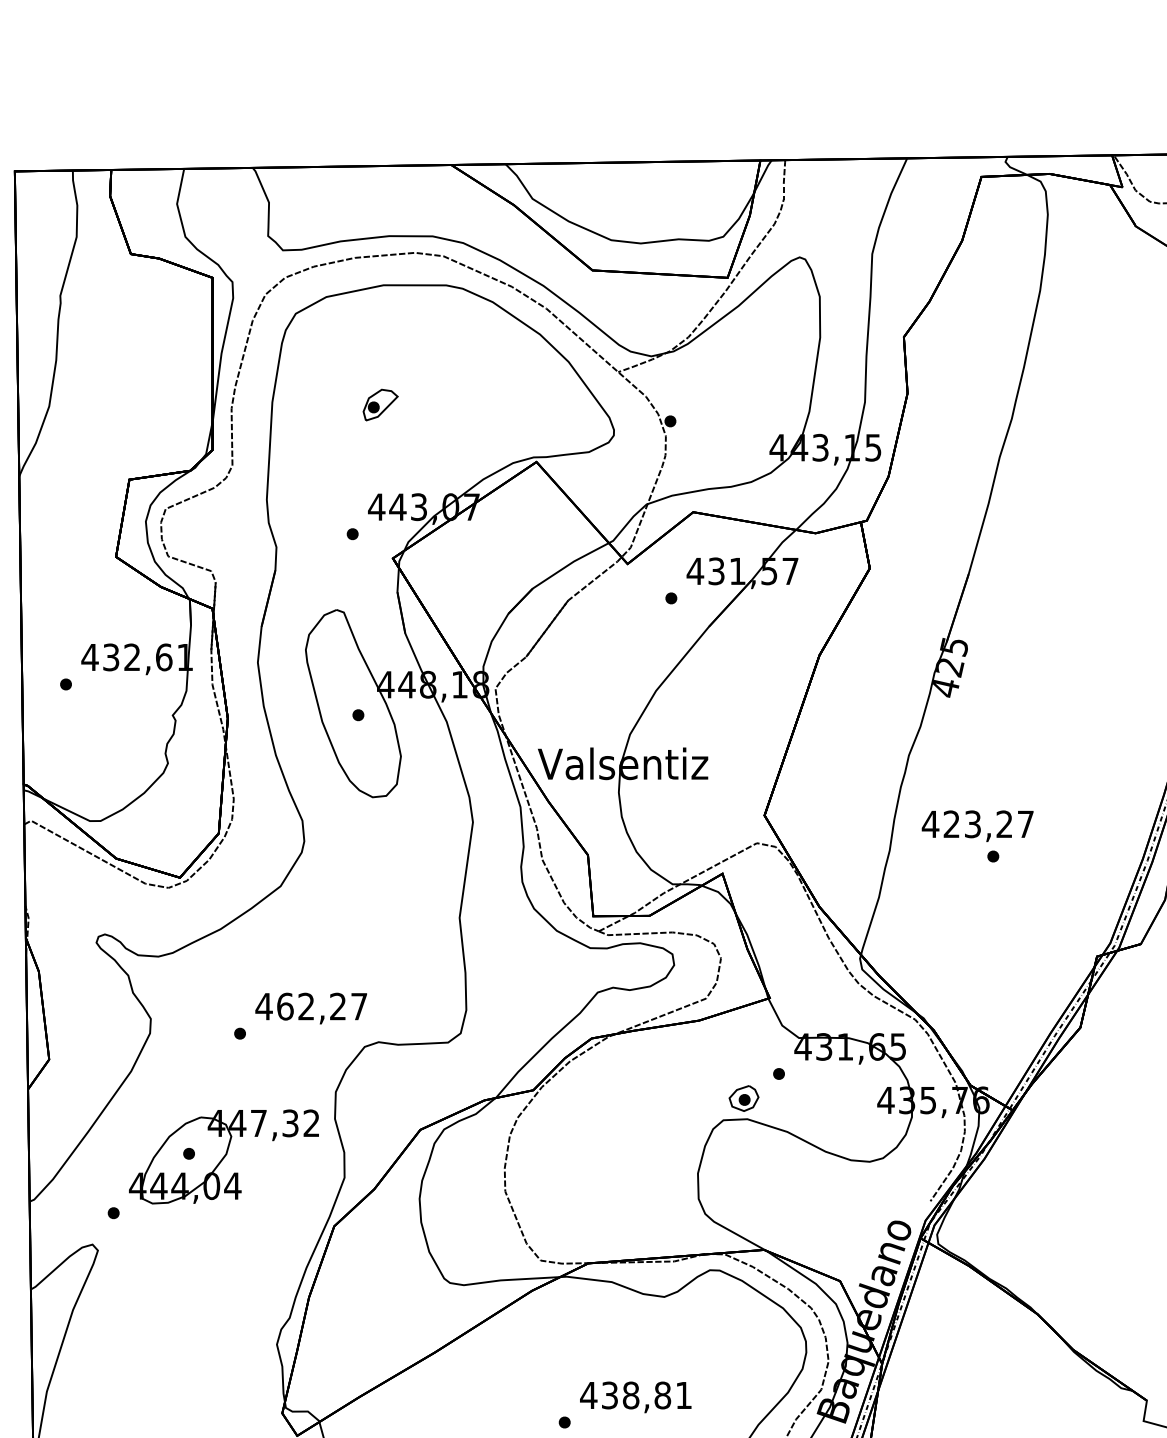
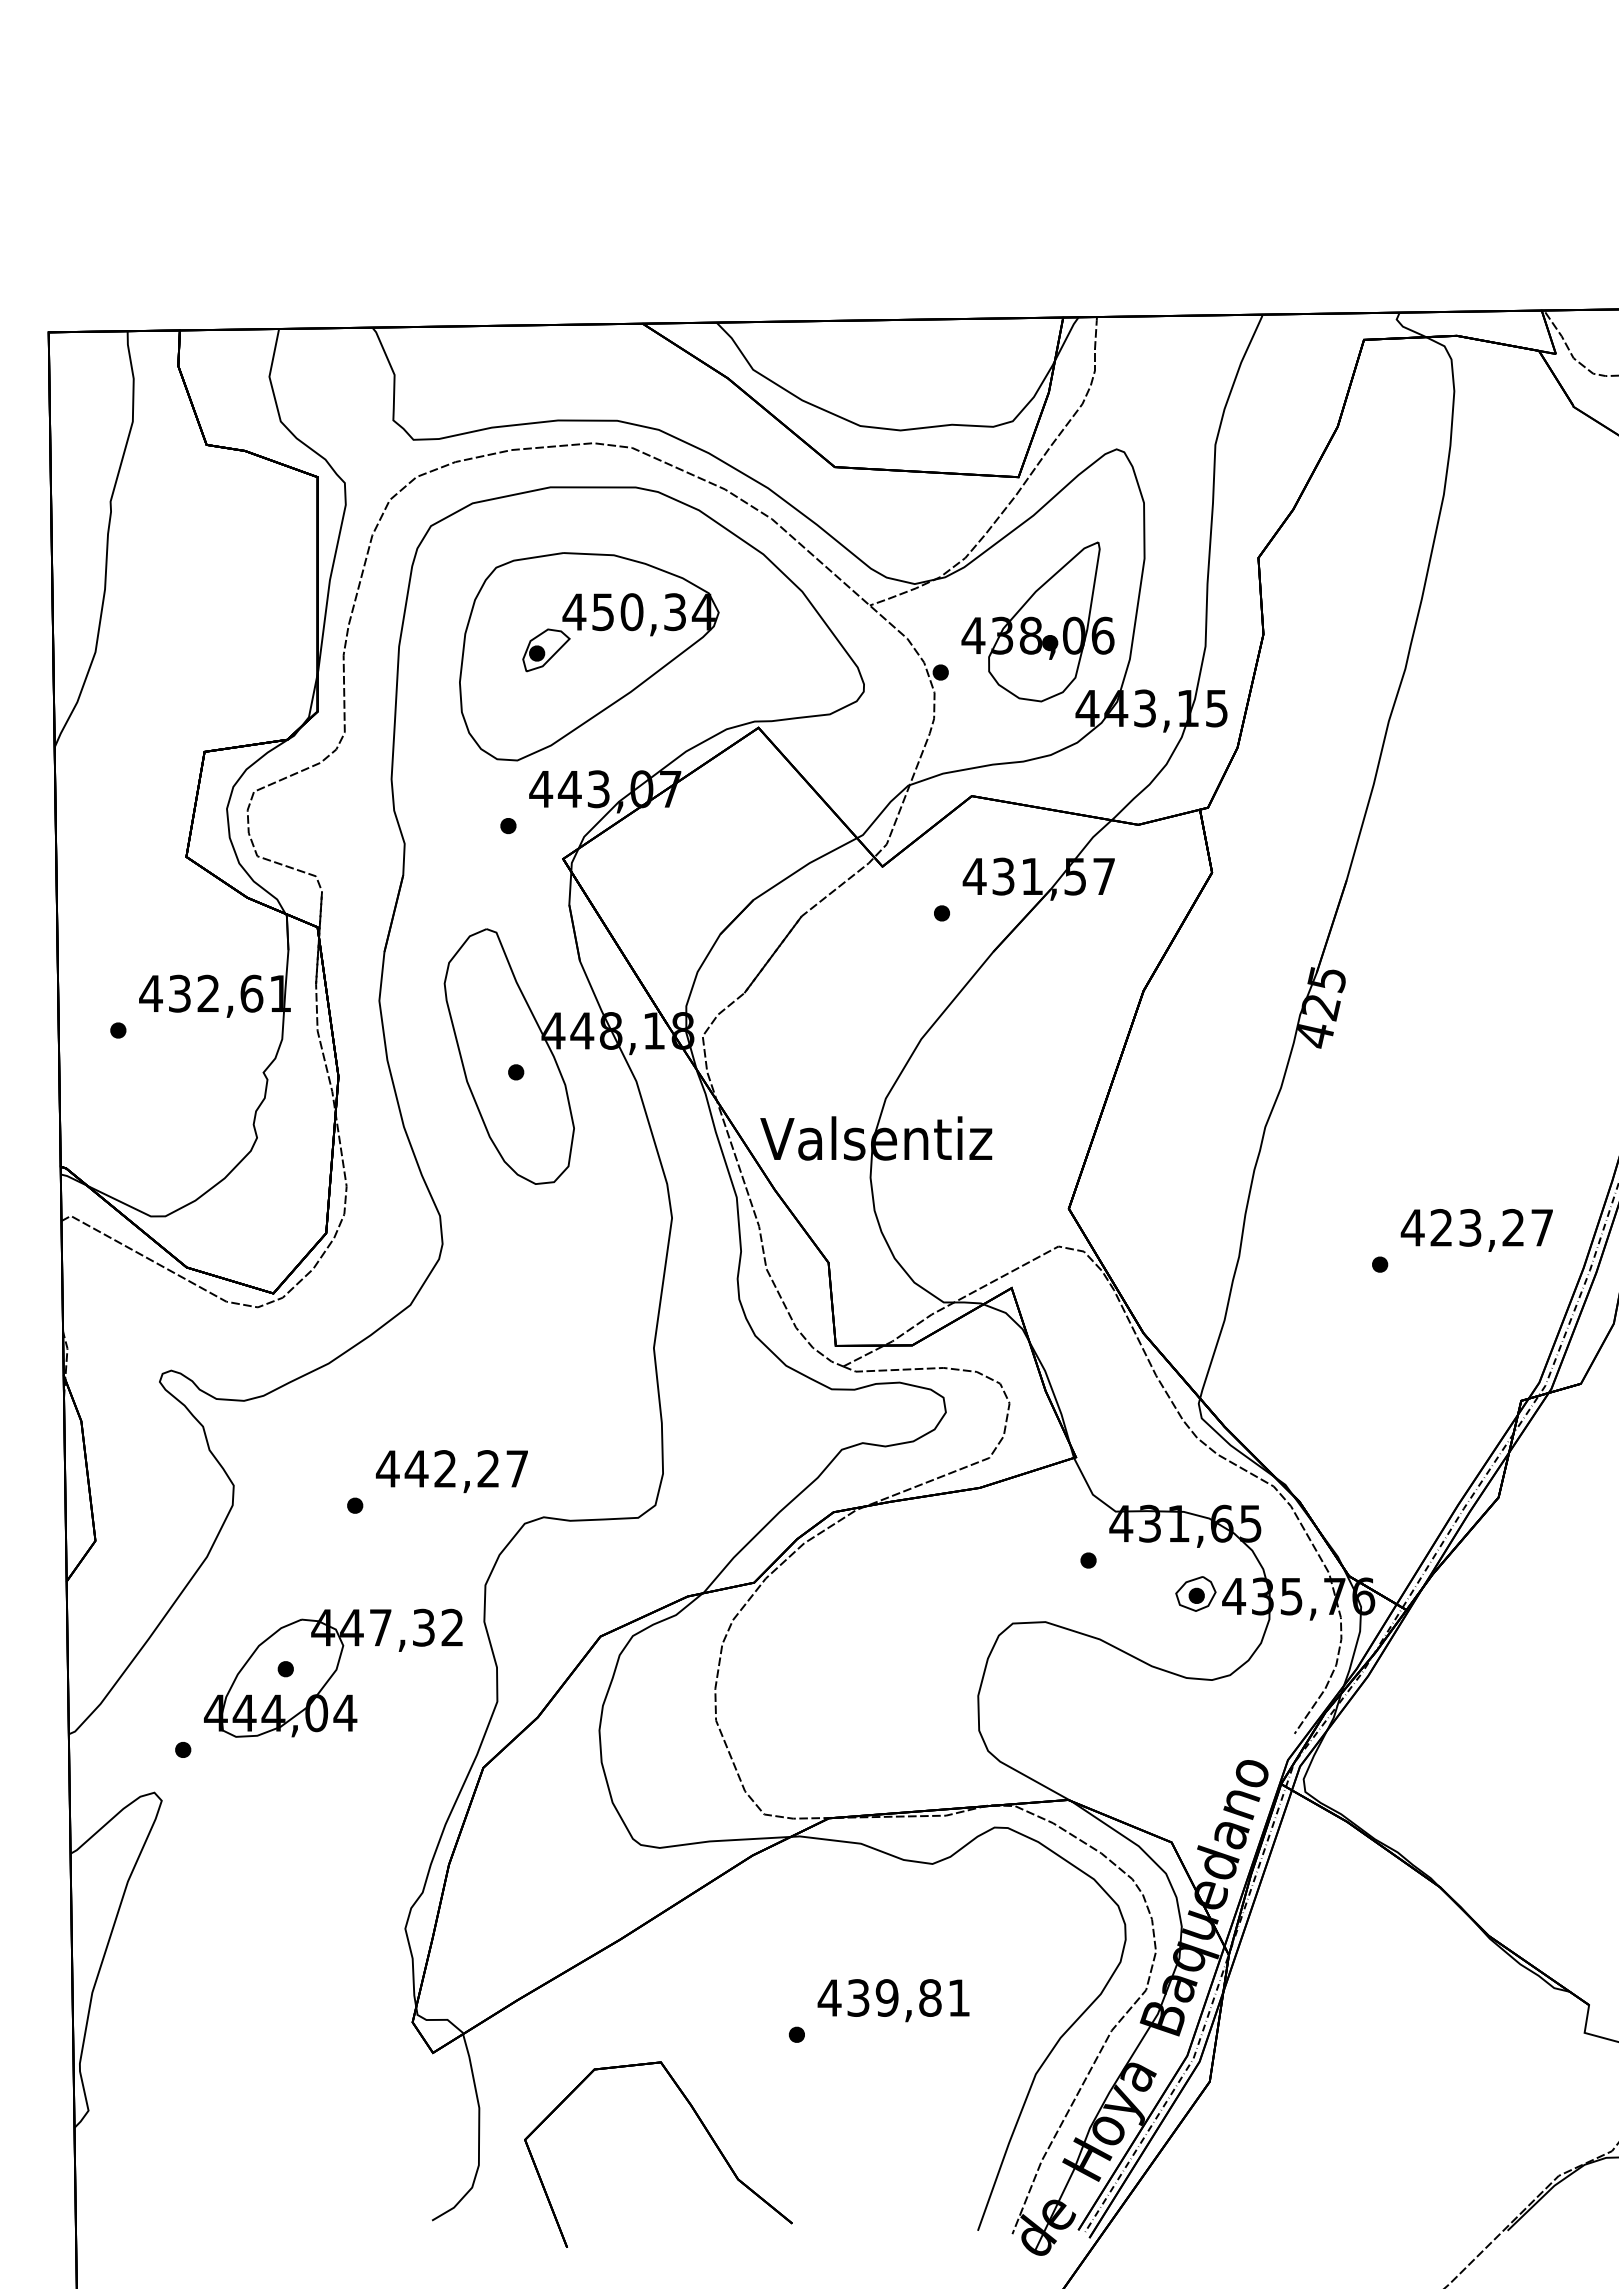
part: (741, 383) -> (1037, 621), added
part: (412, 409) -> (589, 656), added
text: (977, 826) -> (1476, 1230), moved
text: (285, 1006) -> (416, 1468), 462,27 -> 442,27
part: (743, 1098) -> (1195, 1593), moved
text: (630, 1395) -> (886, 1997), 438,81 -> 439,81

